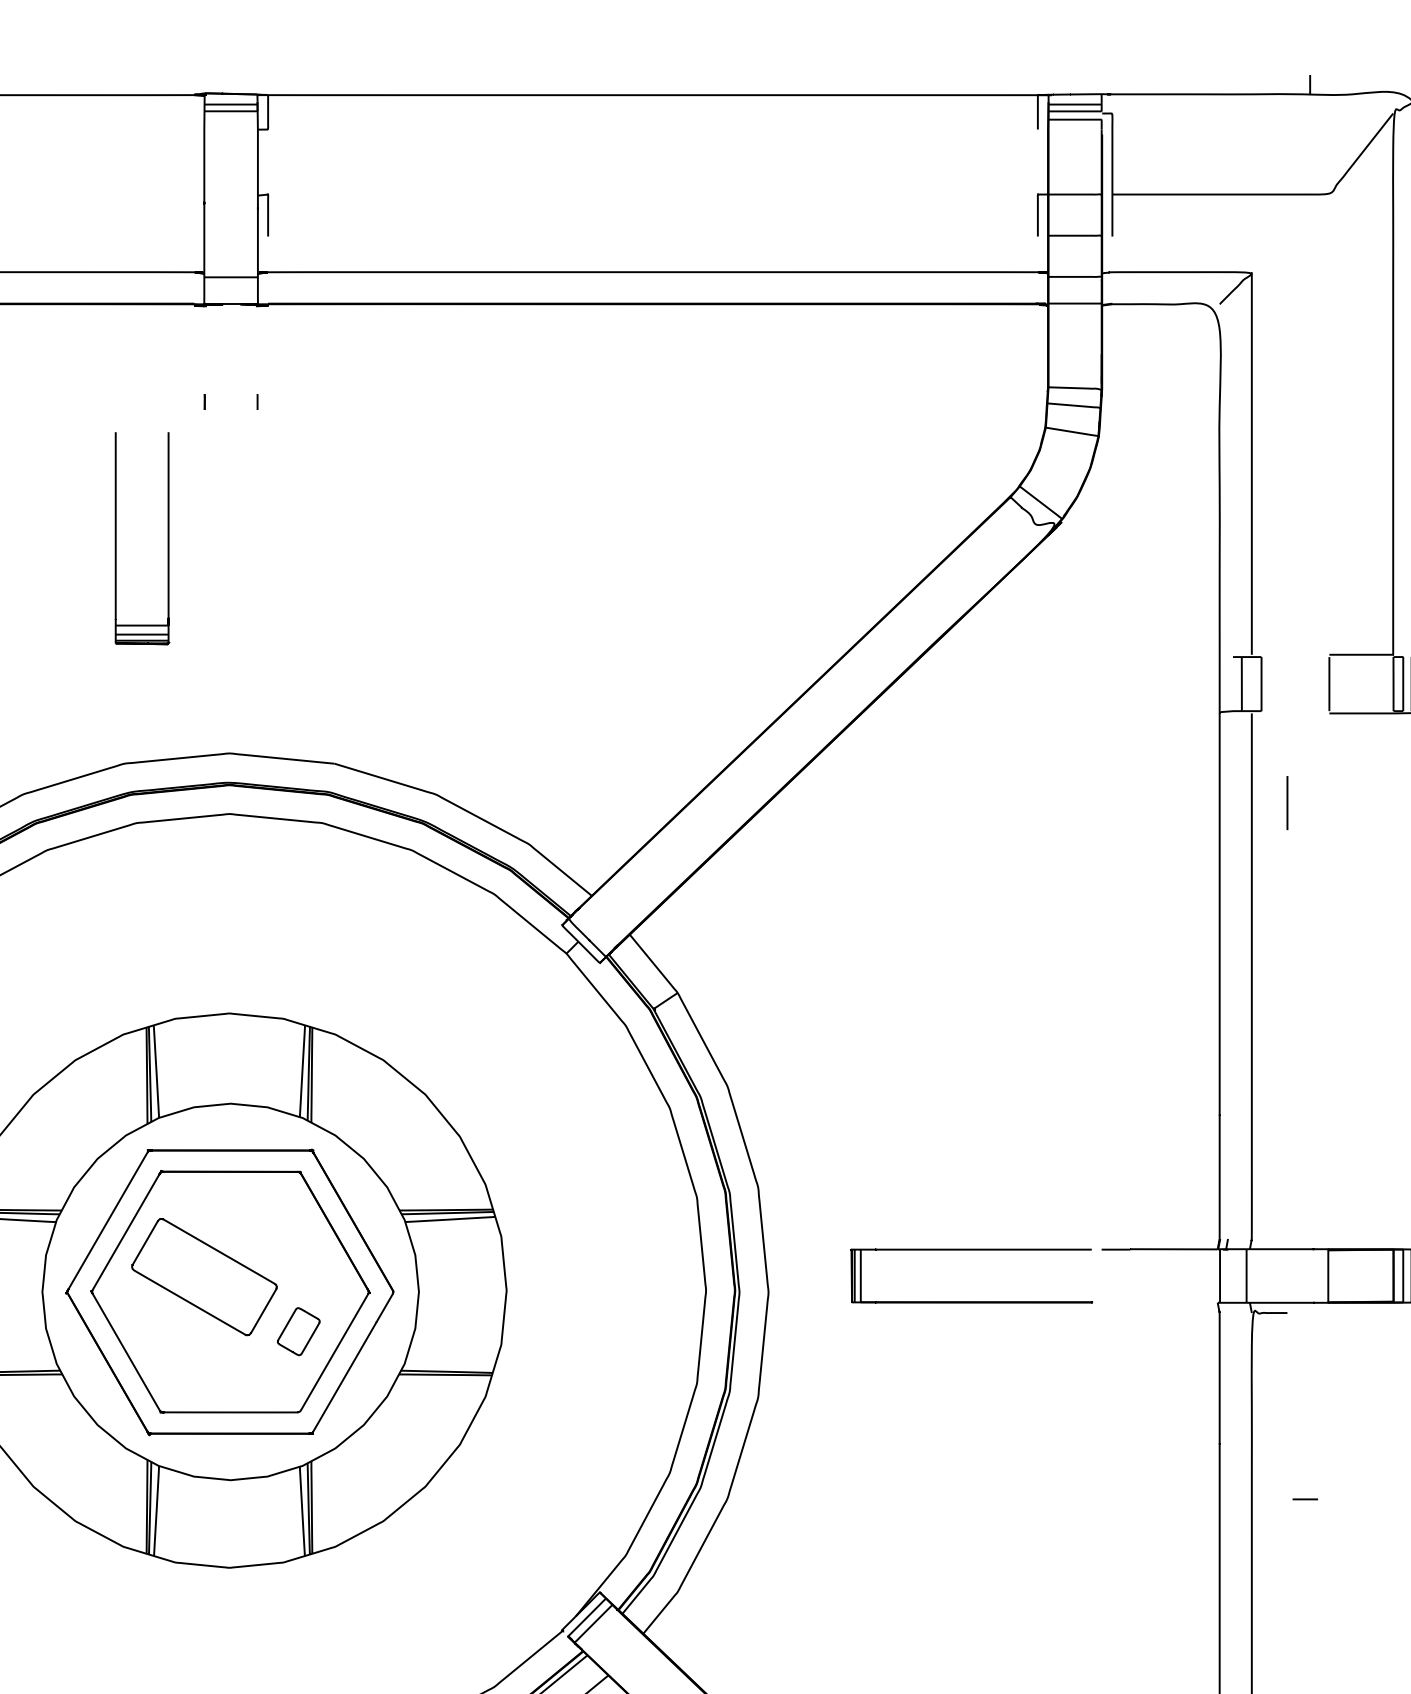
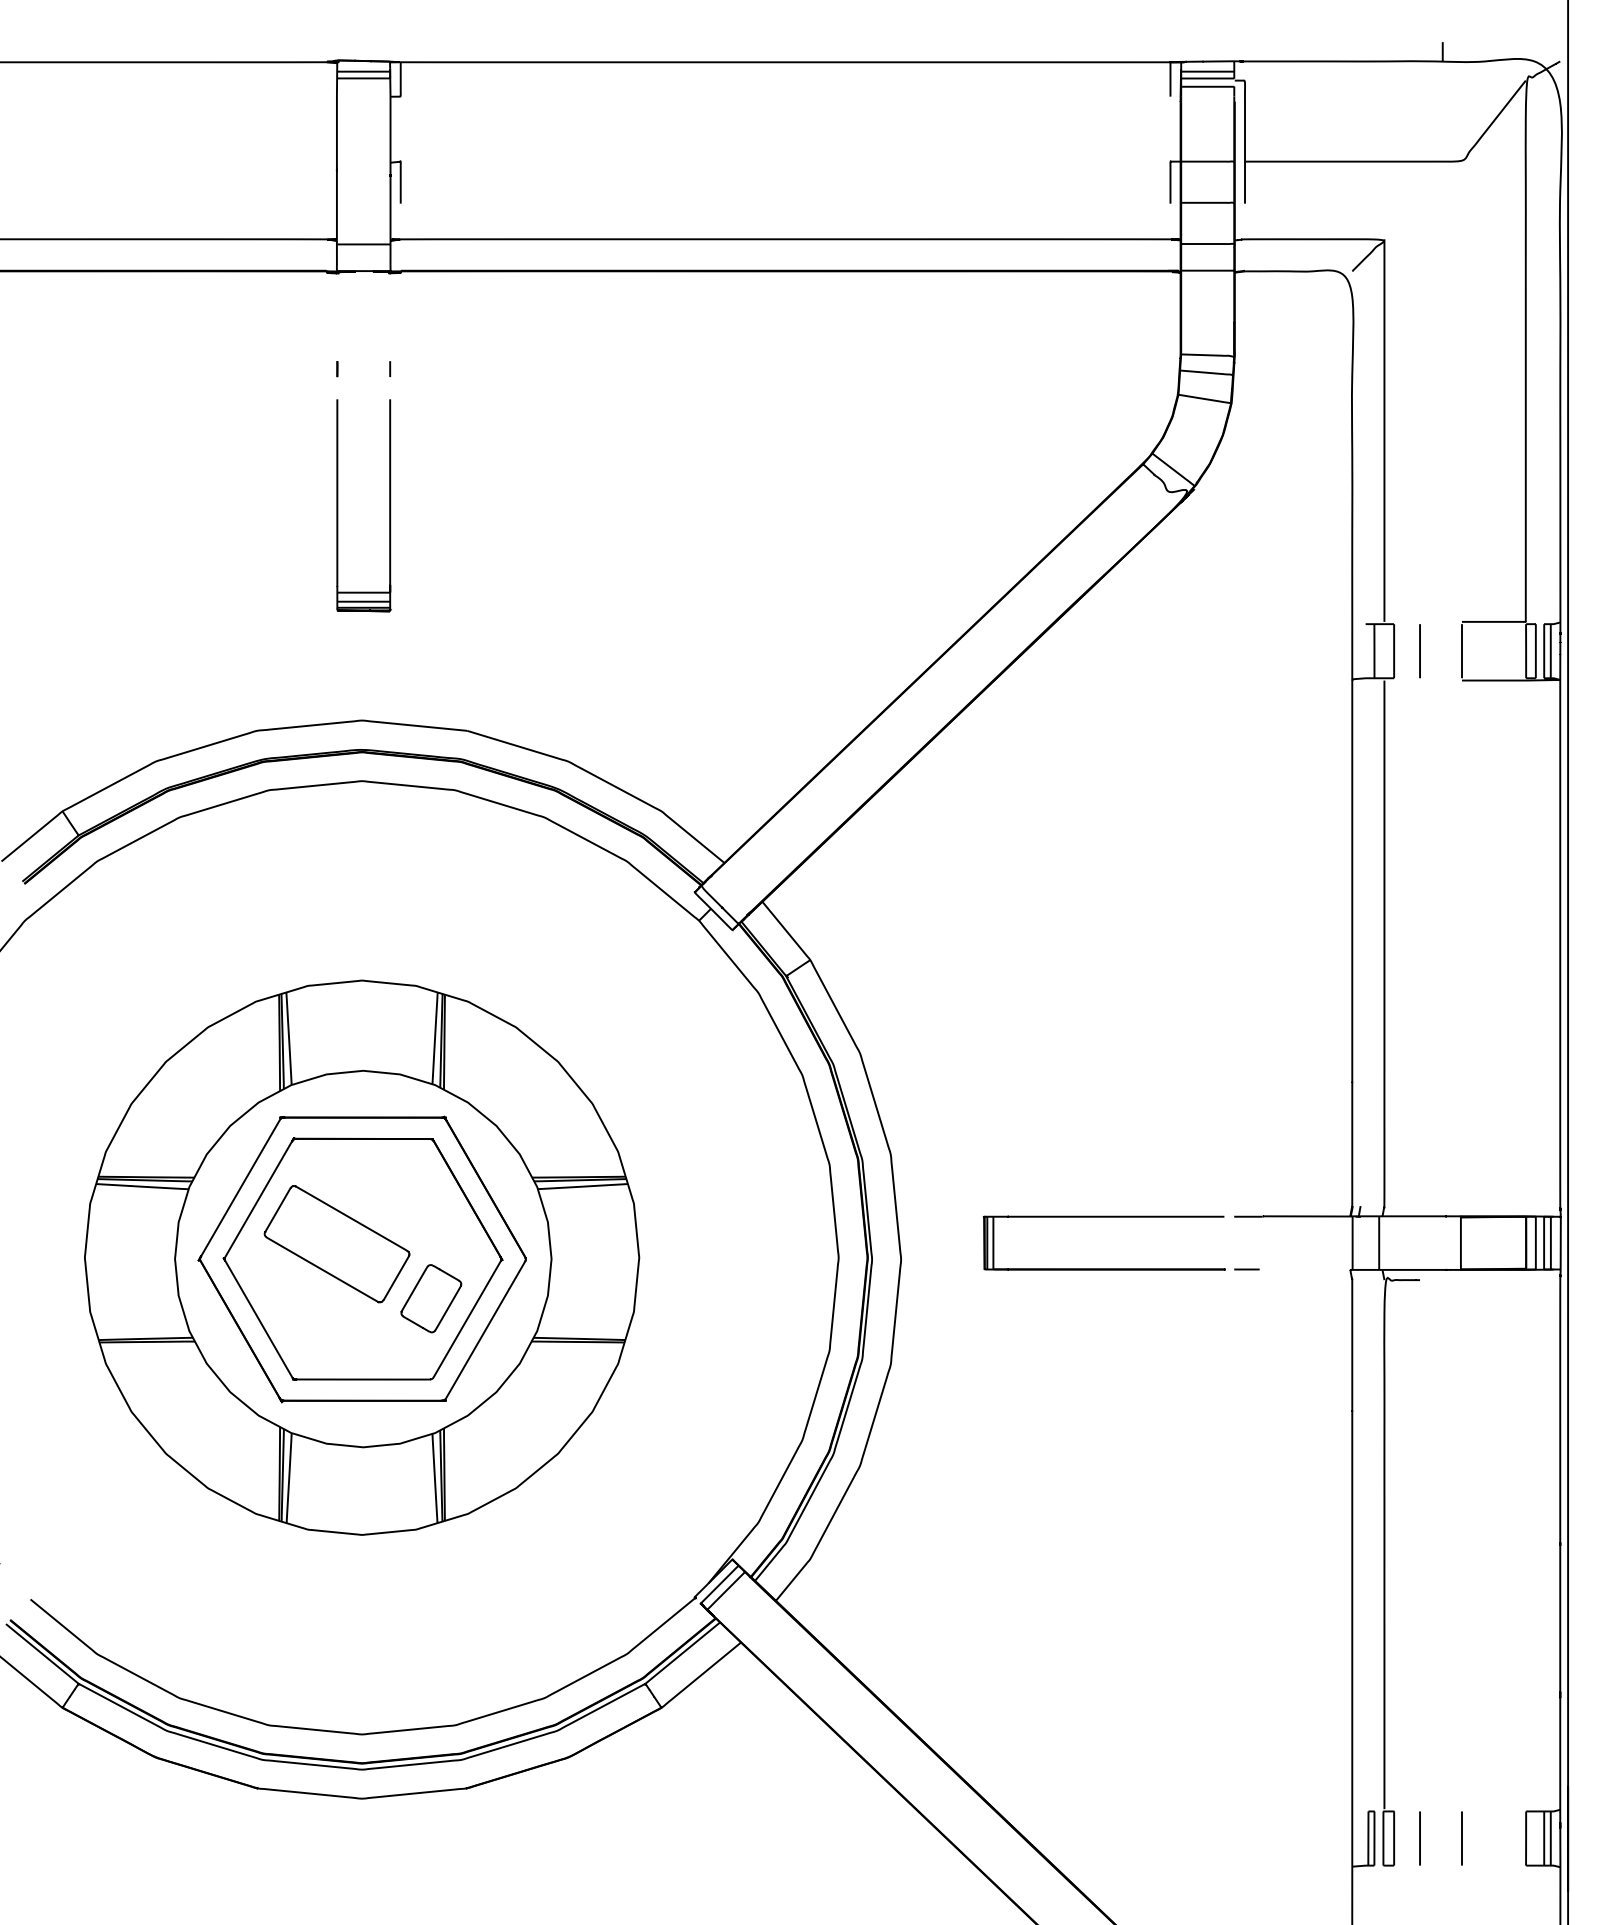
part: (116, 538) -> (338, 505), moved
line: (1286, 803) -> (1419, 651), moved
part: (298, 1331) -> (431, 1298), size x1.43
line: (1304, 1499) -> (1246, 1269), moved

